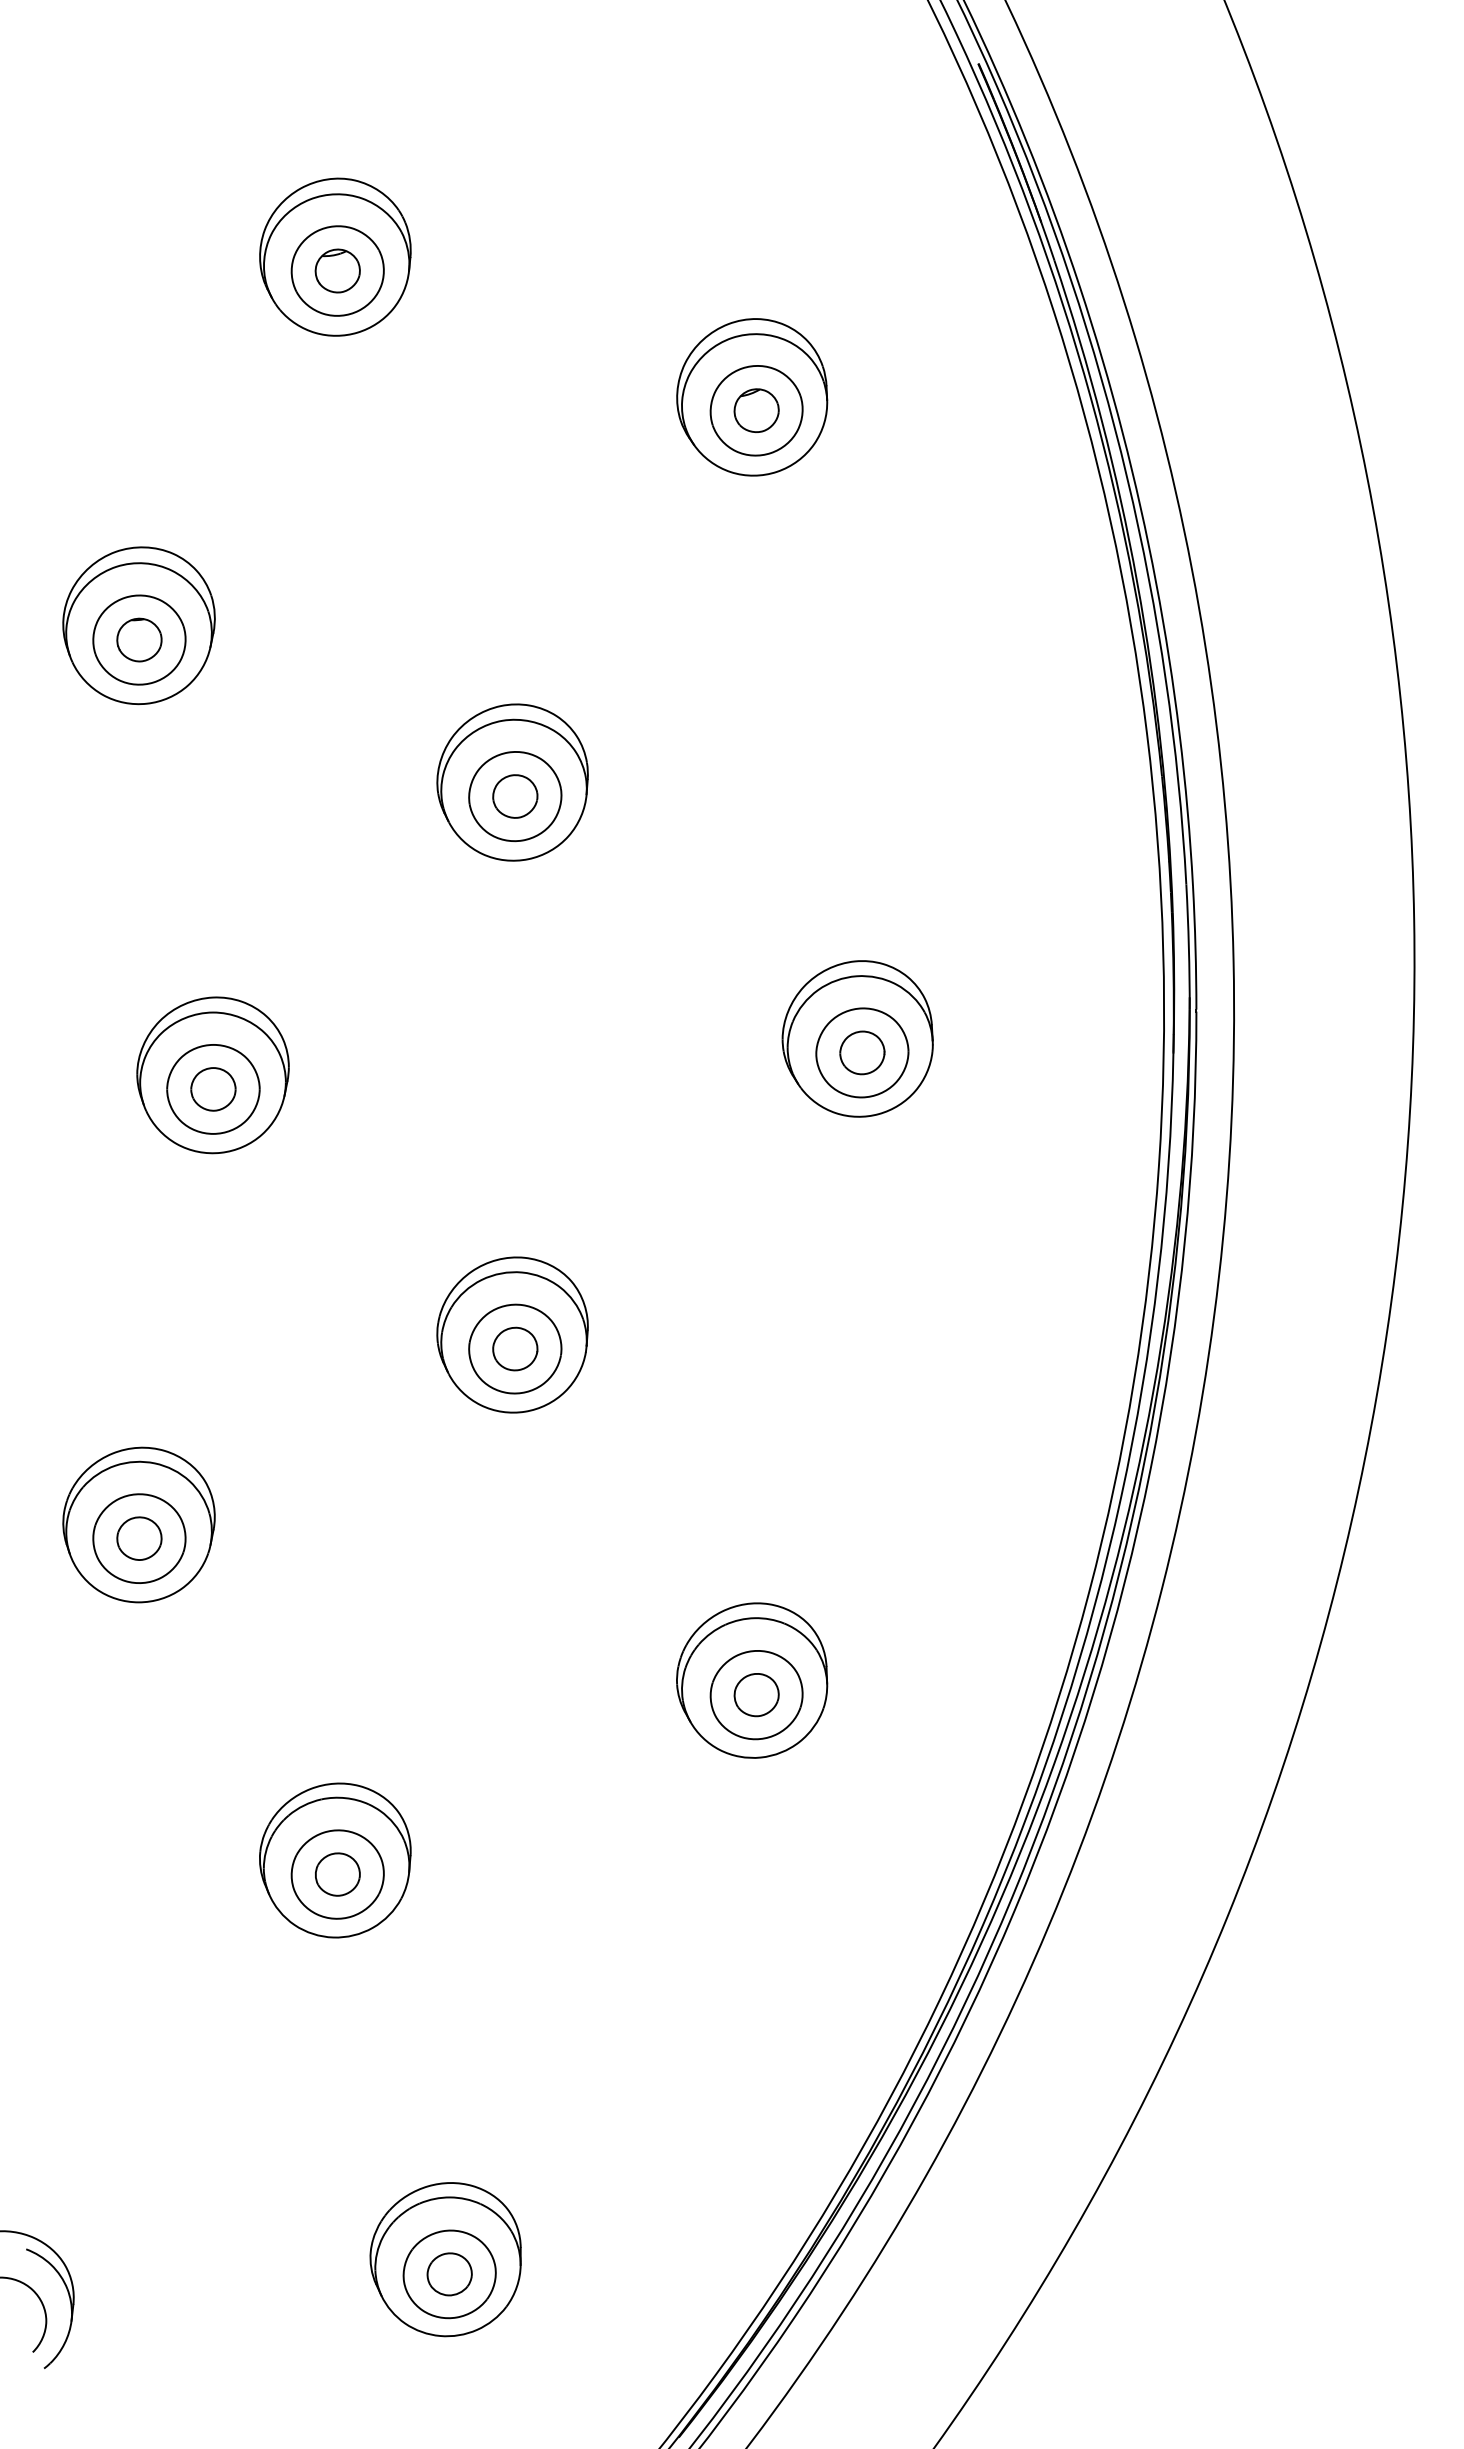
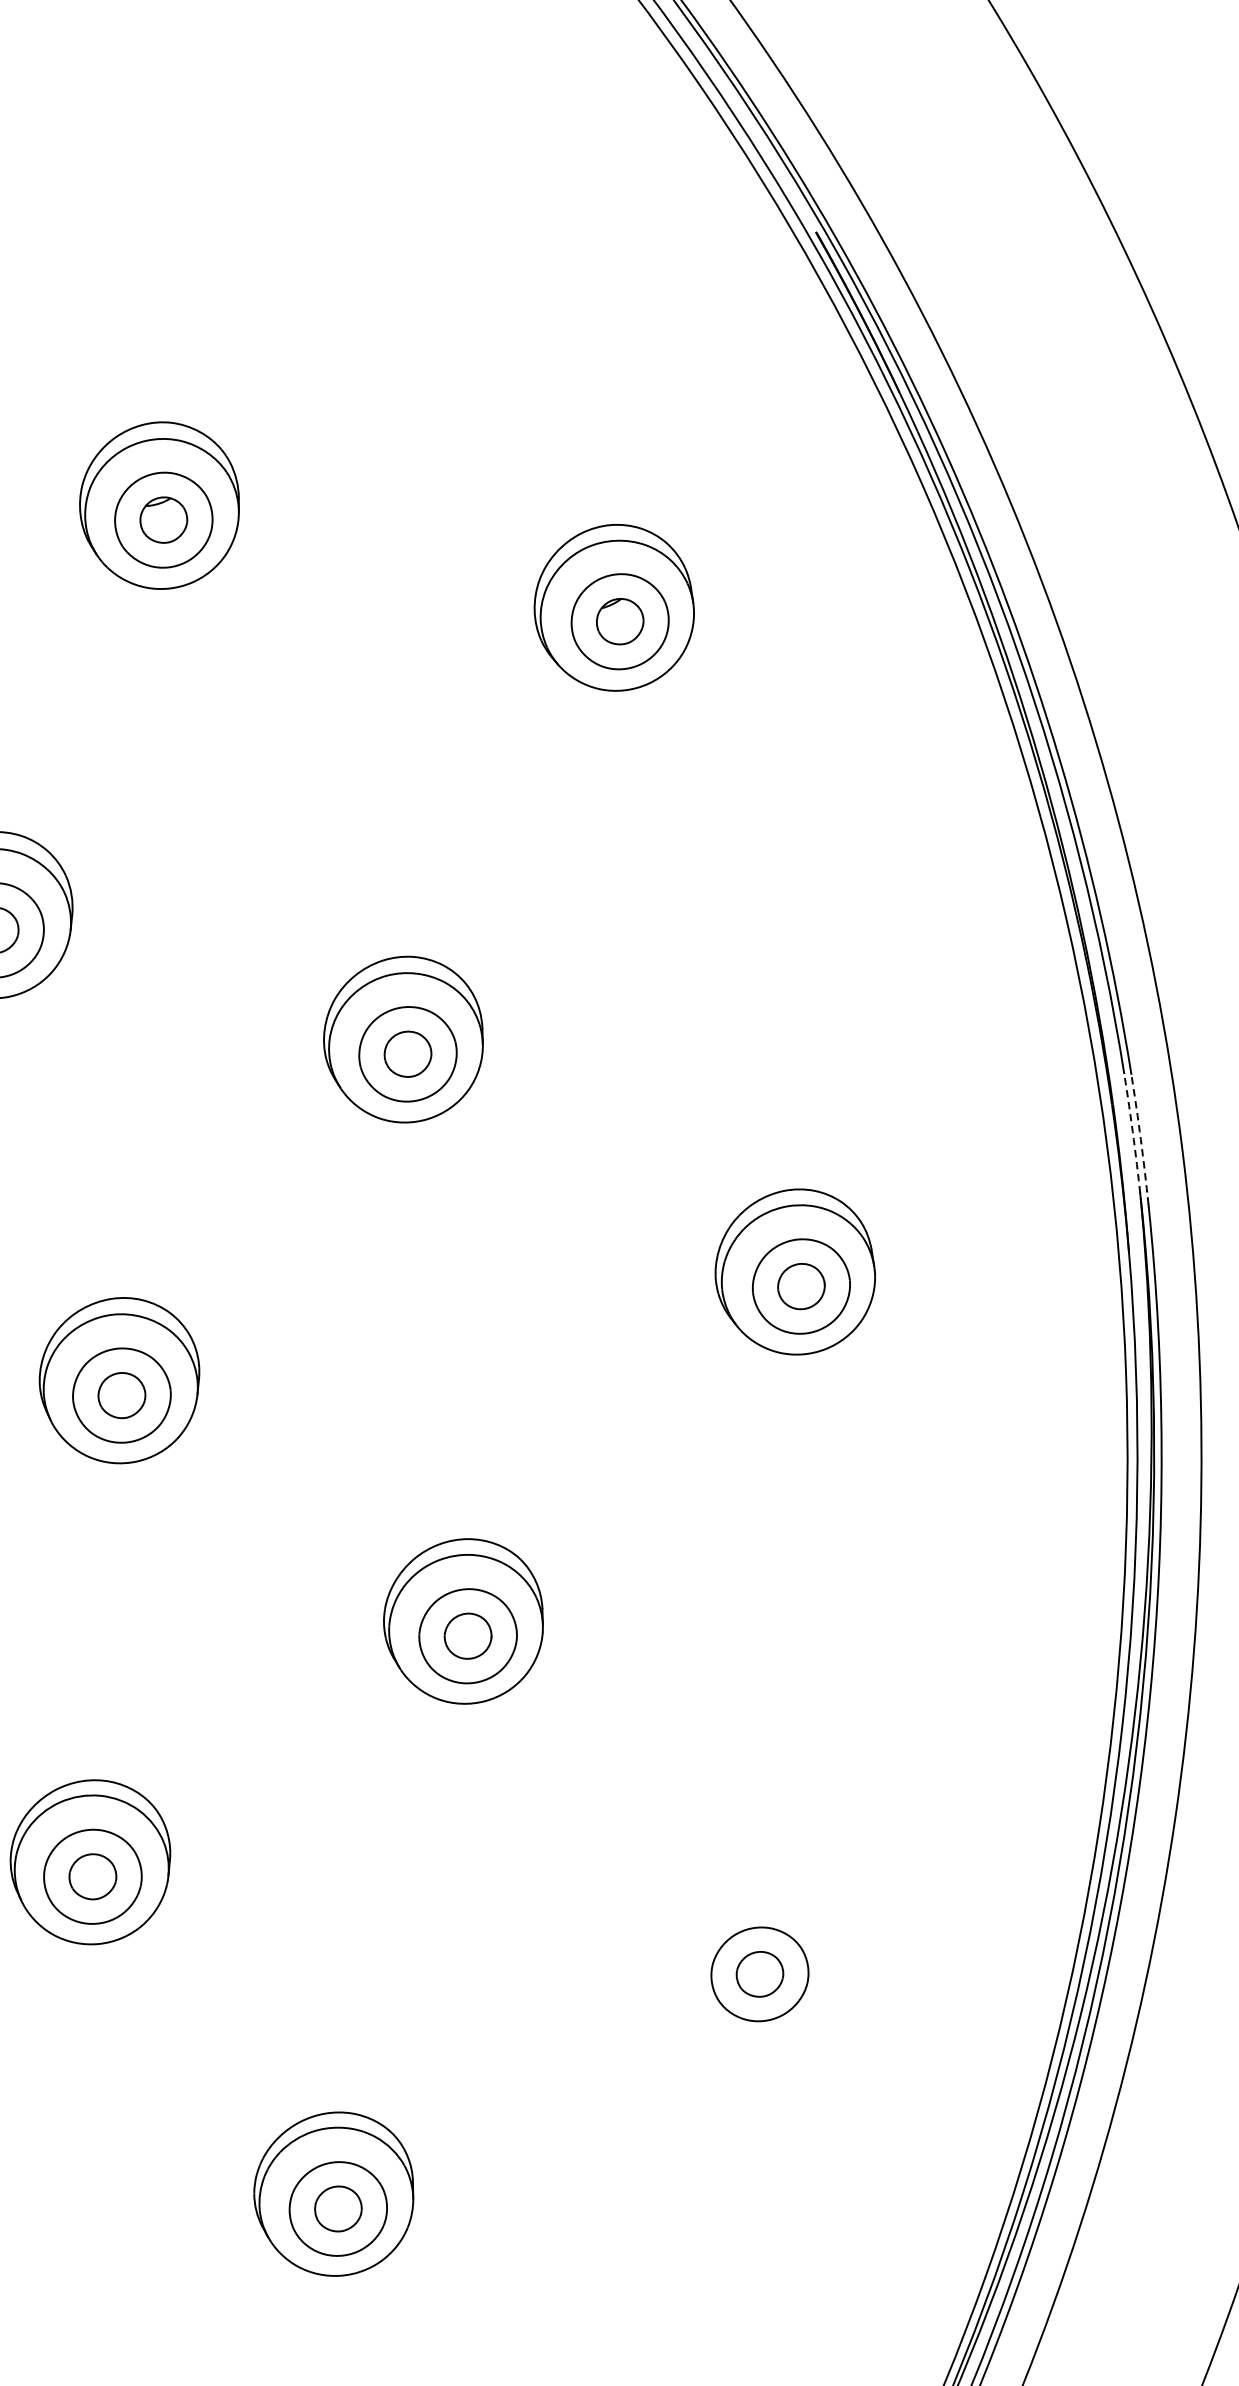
arc: (1188, 947) -> (1133, 1140), solid -> dashed
arc: (1195, 947) -> (1140, 1139), solid -> dashed
part: (752, 1680) -> (754, 1959), removed

